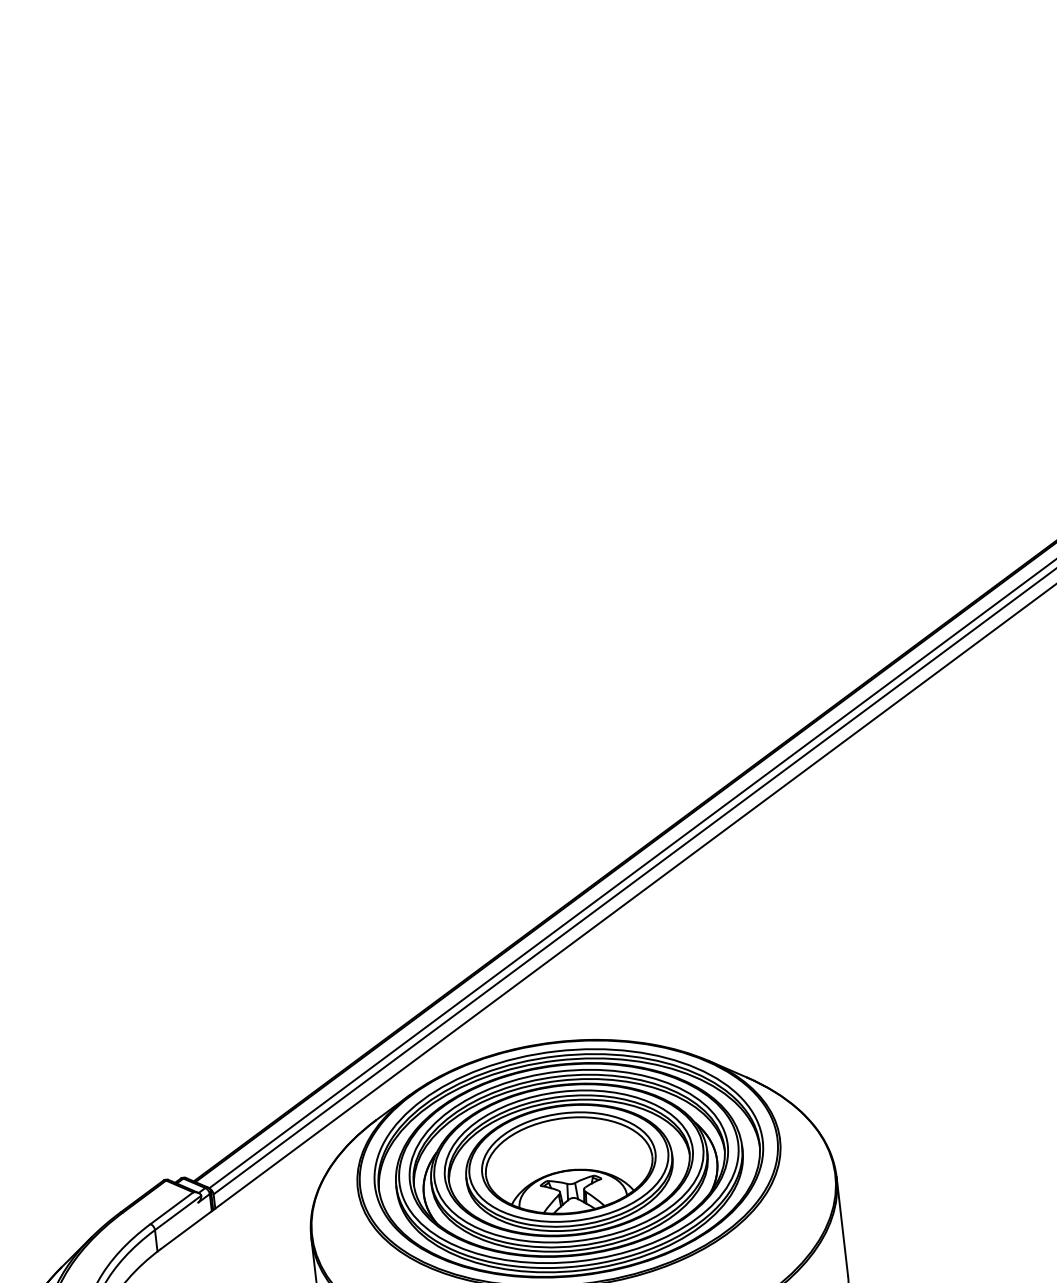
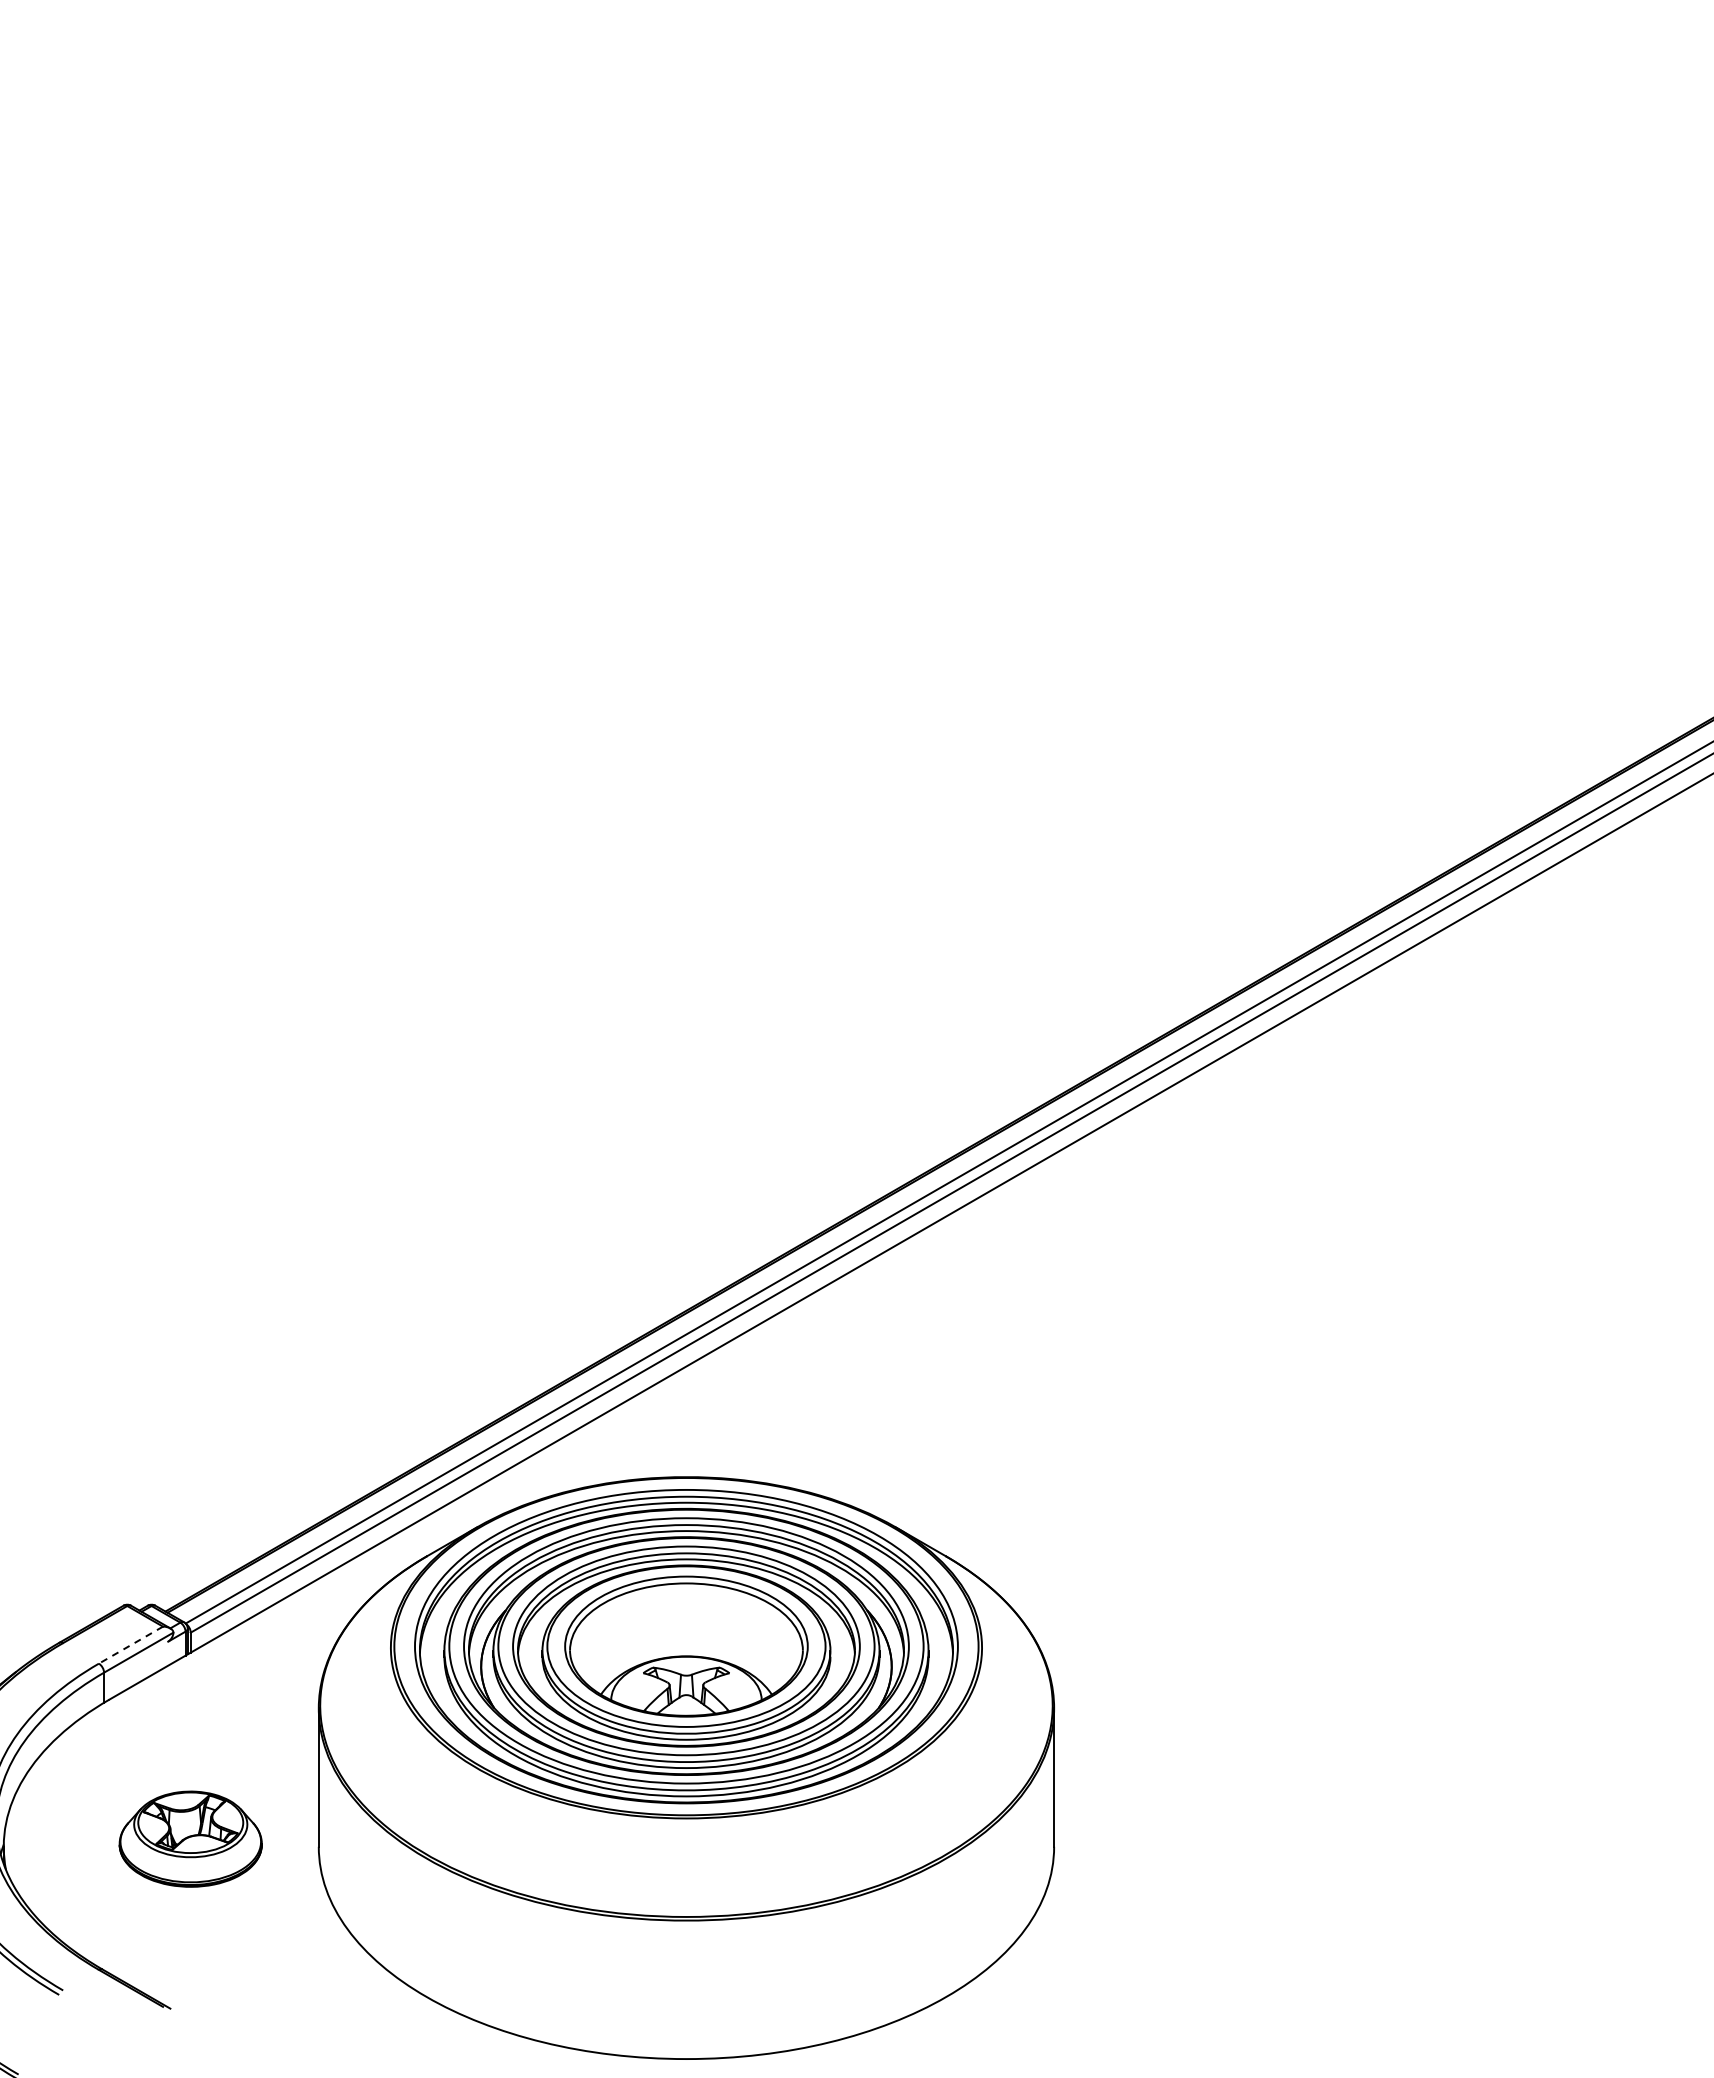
line: (171, 1208) -> (130, 1645), solid -> dashed

